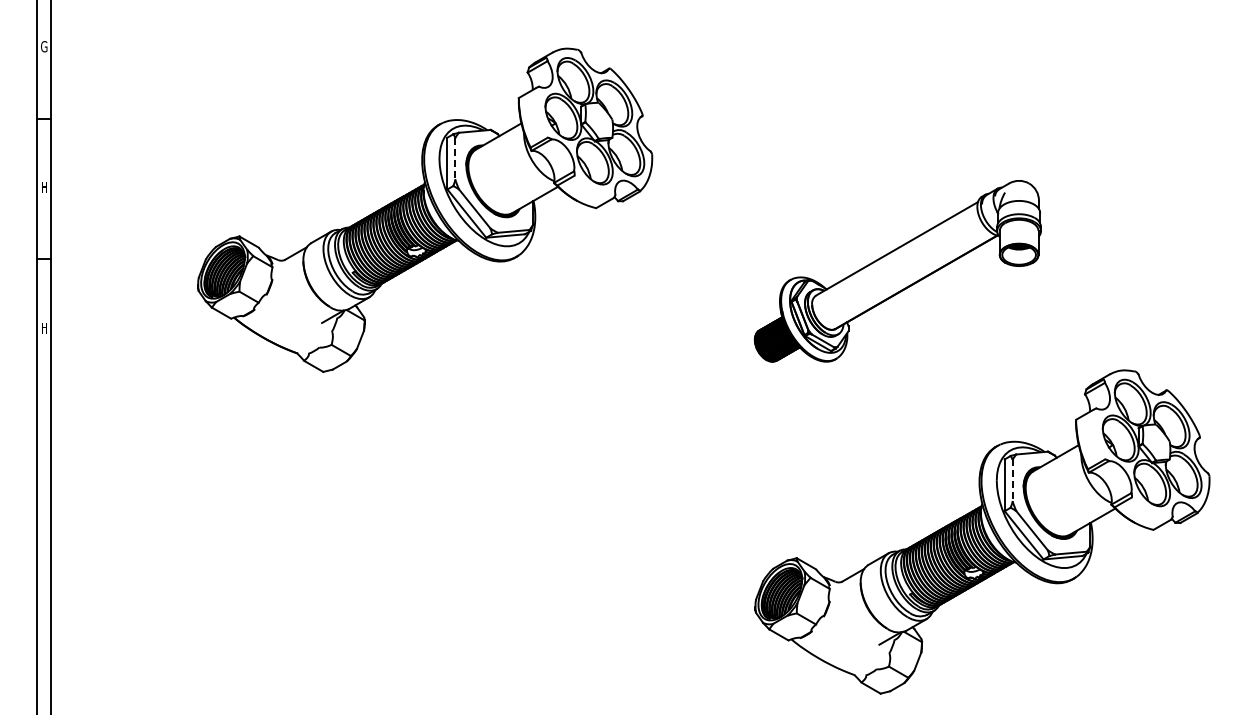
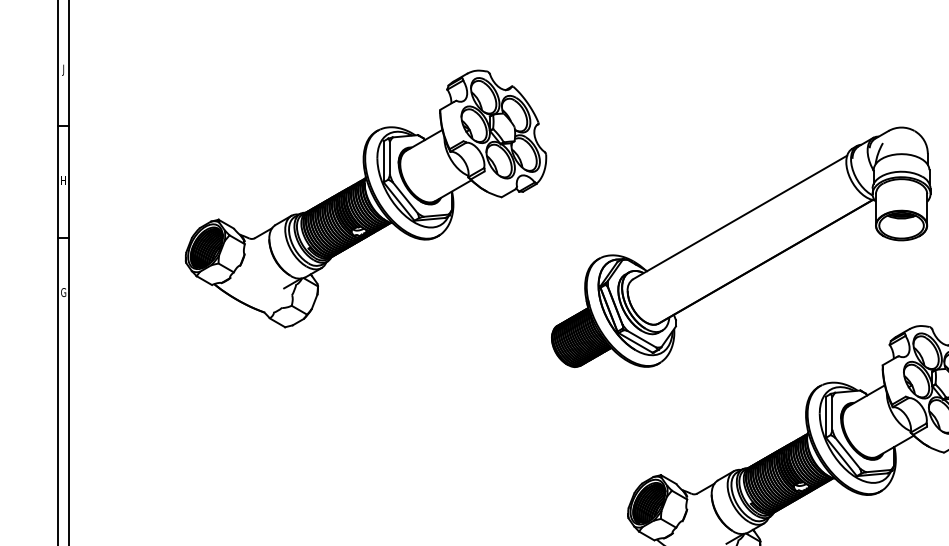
text: (44, 48) -> (63, 70), G -> J
line: (455, 159) -> (390, 158), dashed -> solid
part: (897, 271) -> (740, 247), size x1.67
text: (44, 327) -> (63, 291), H -> G
line: (1012, 481) -> (832, 414), dashed -> solid

